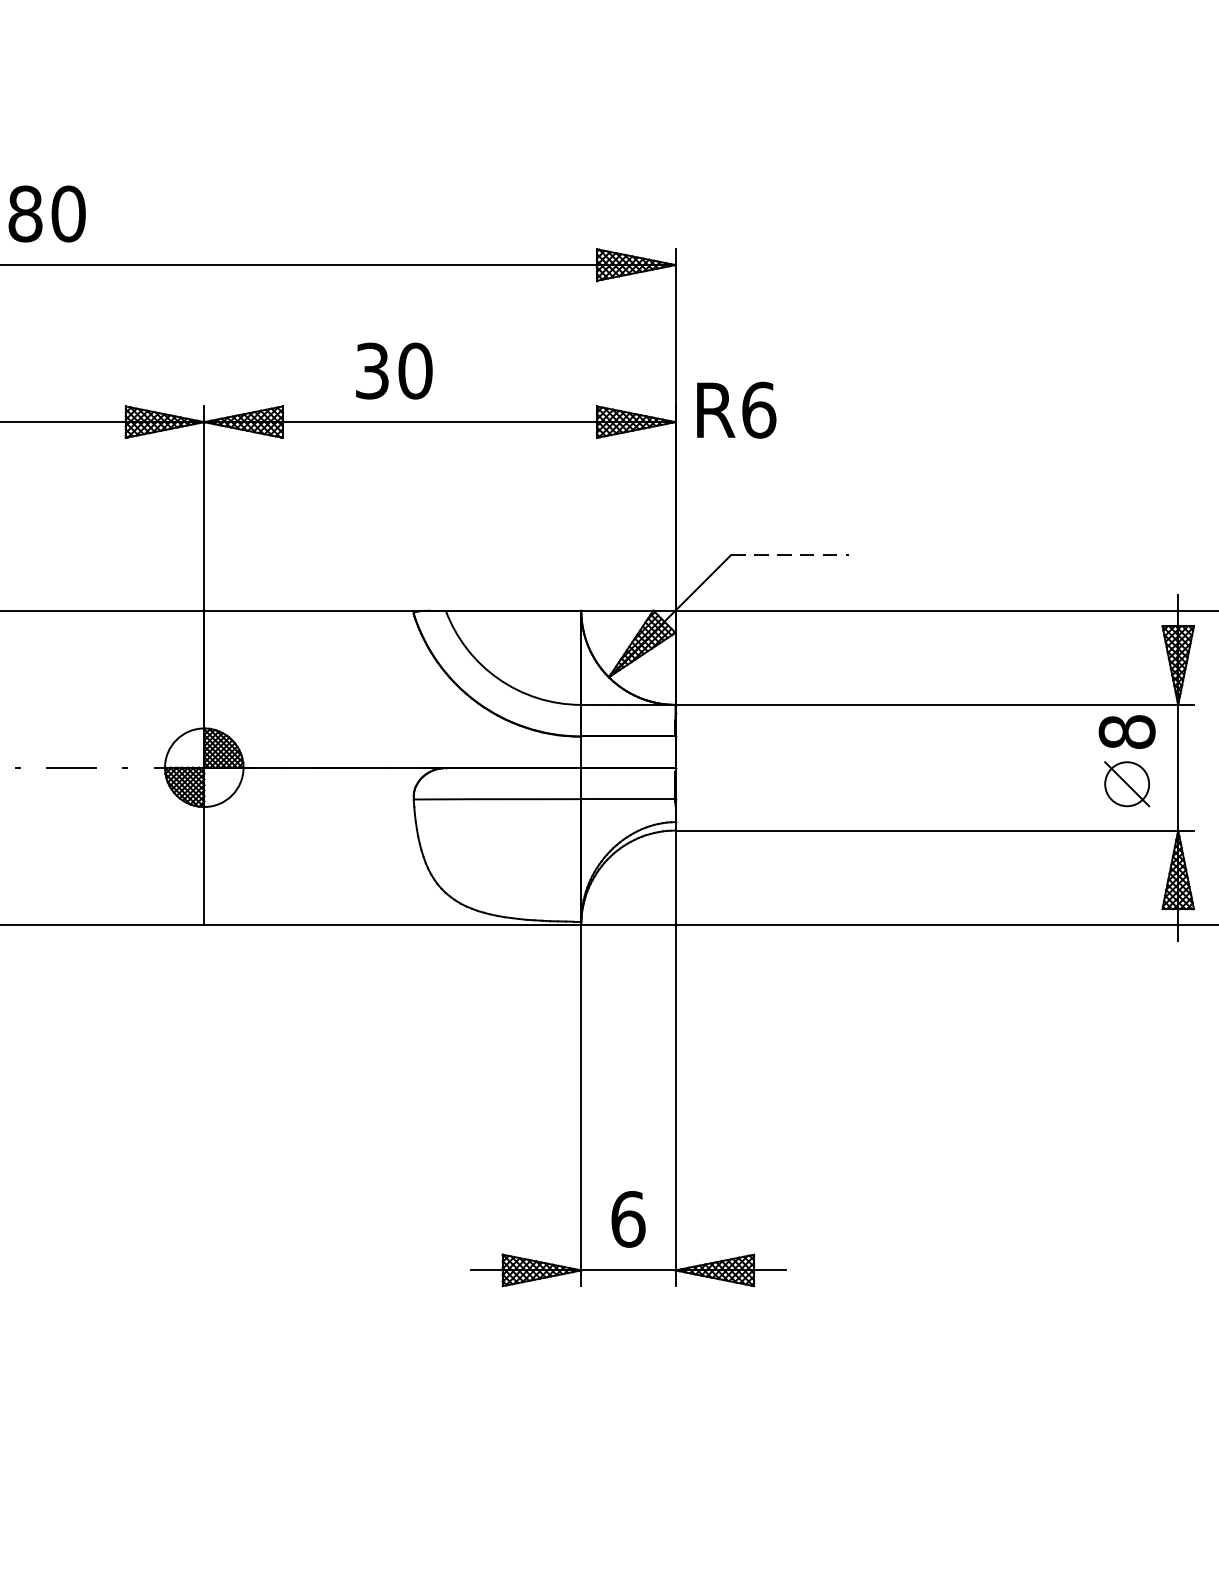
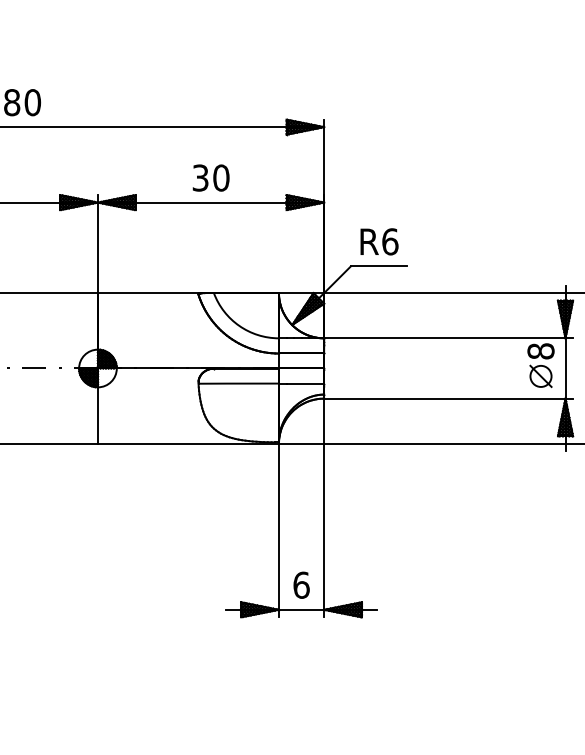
text: (392, 369) -> (210, 177), moved
text: (736, 409) -> (379, 241), moved
line: (790, 555) -> (379, 266), dashed -> solid

